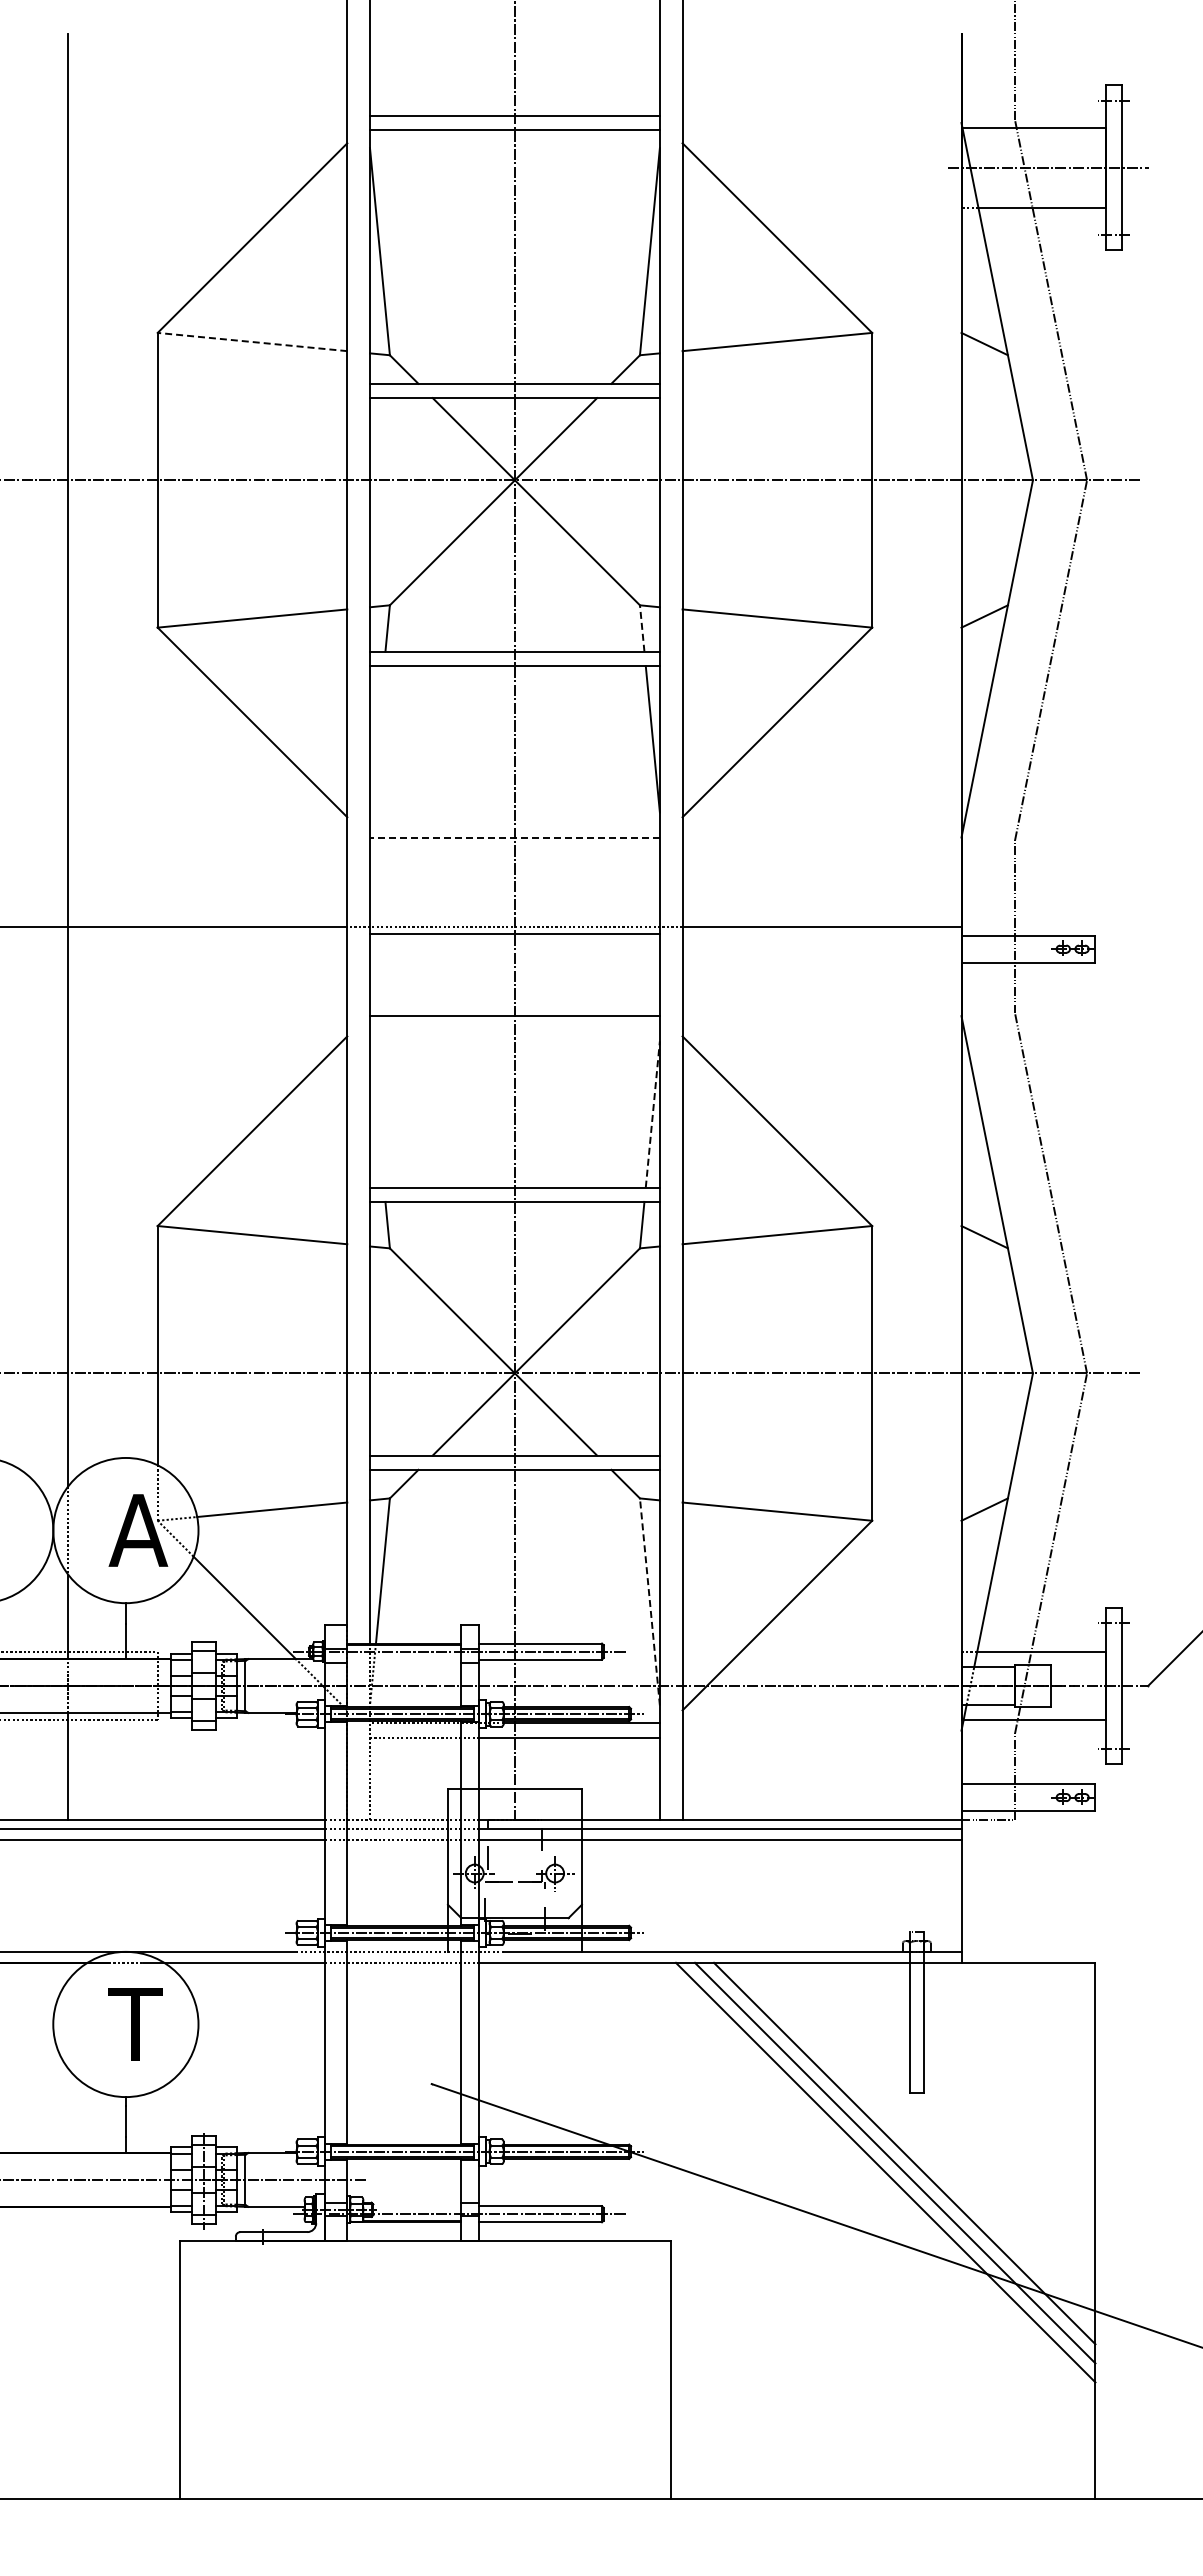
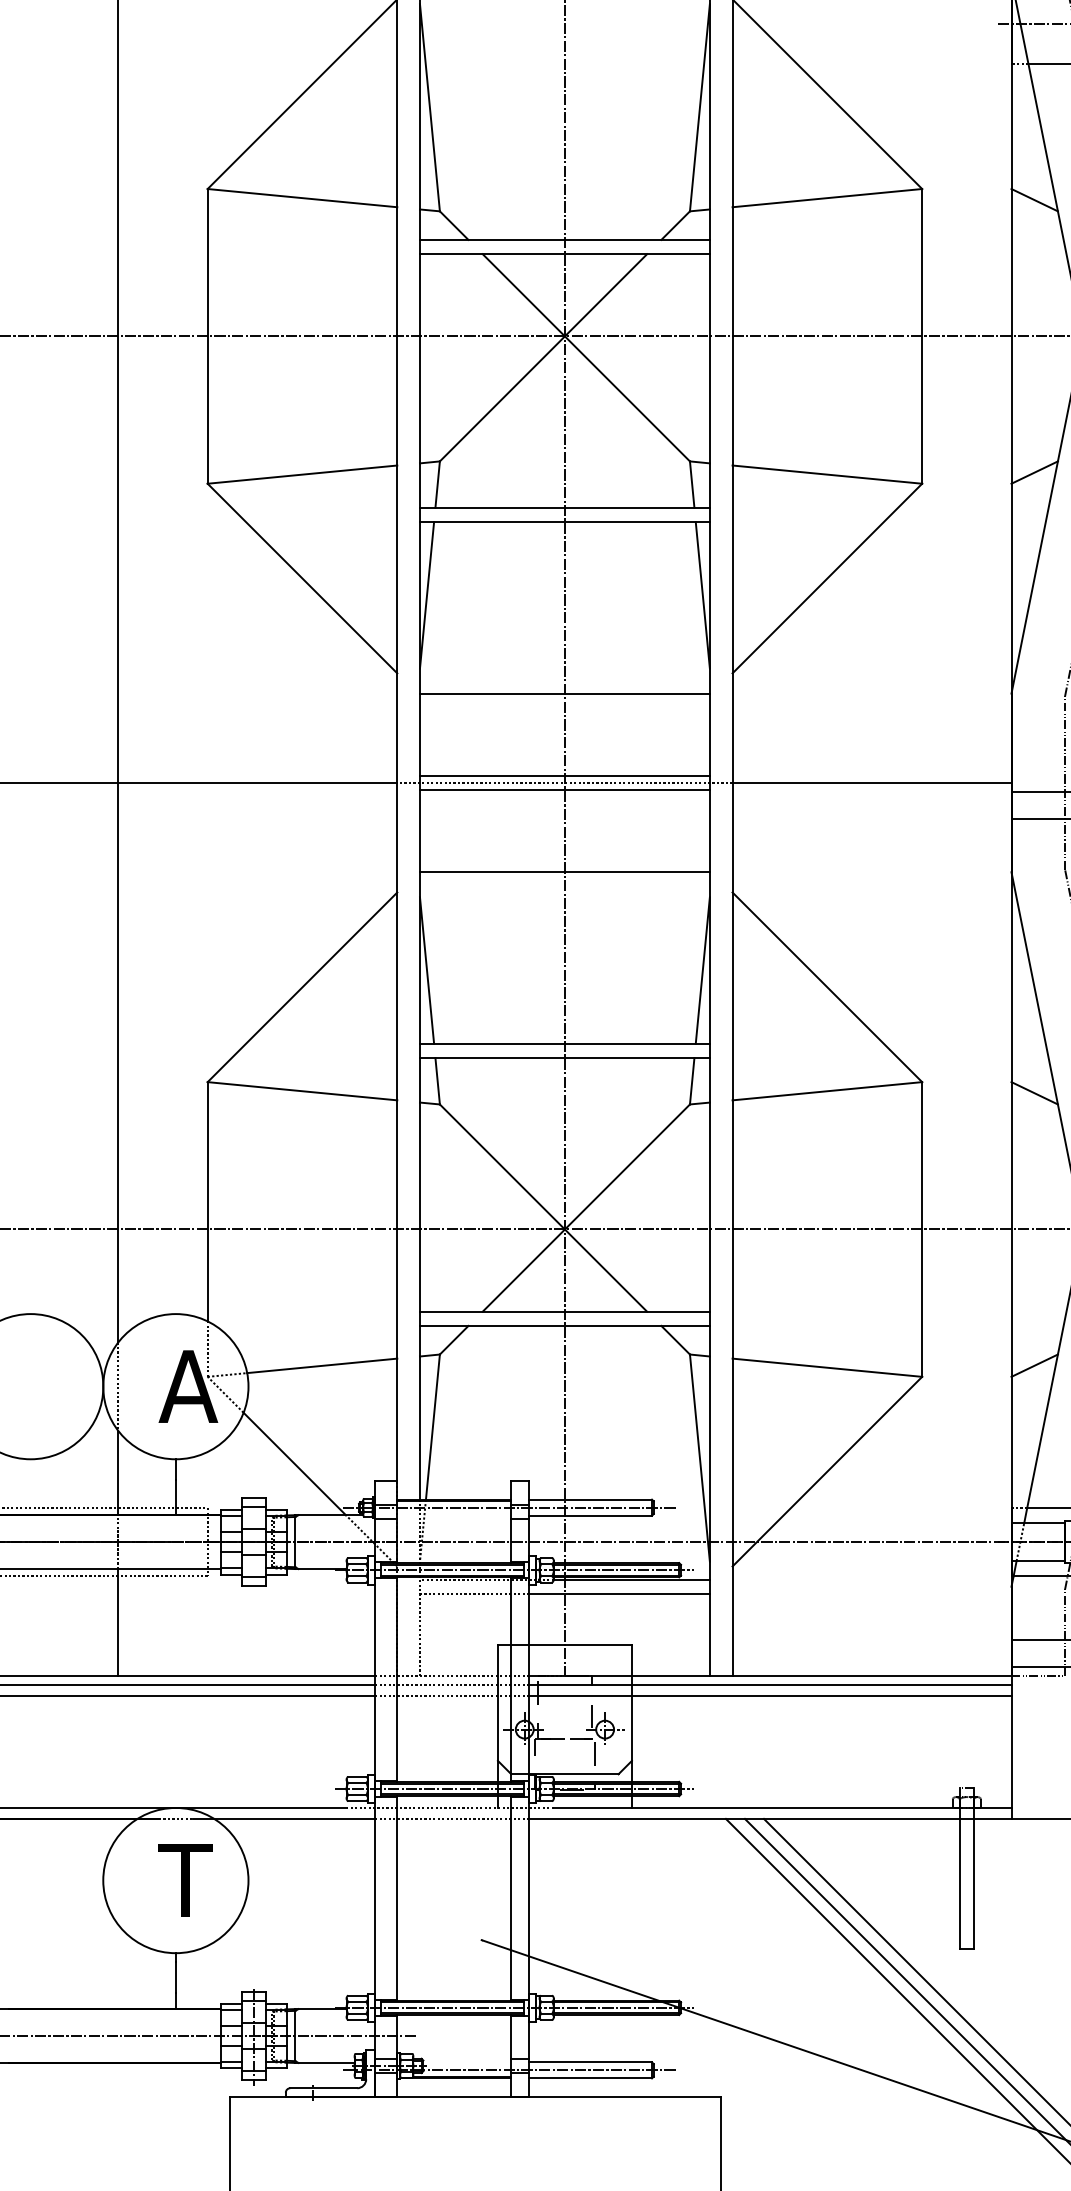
line: (252, 341) -> (302, 197), dashed -> solid
line: (642, 628) -> (692, 484), dashed -> solid
line: (376, 739) -> (426, 595), added
line: (514, 837) -> (564, 693), dashed -> solid
line: (514, 919) -> (564, 775), added
line: (376, 1114) -> (426, 970), added
line: (652, 1114) -> (702, 970), dashed -> solid
line: (649, 1601) -> (699, 1457), dashed -> solid

